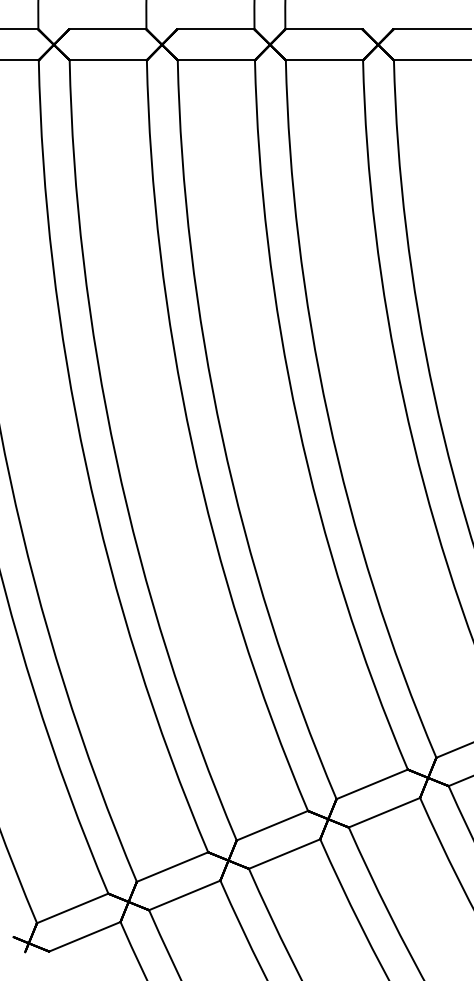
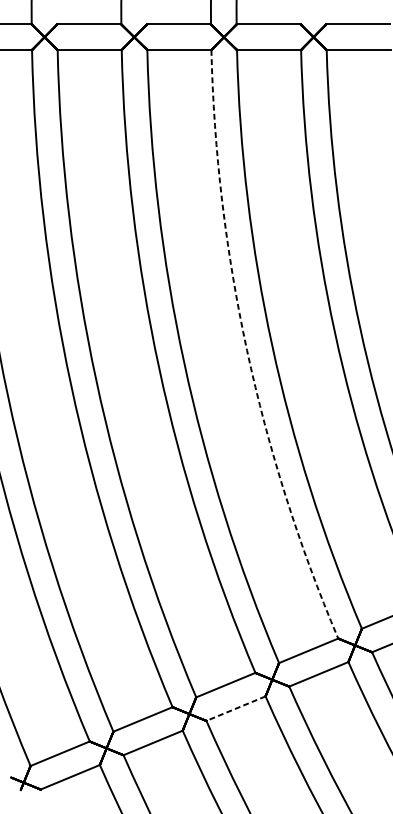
arc: (297, 422) -> (246, 350), solid -> dashed
line: (284, 854) -> (235, 709), solid -> dashed

